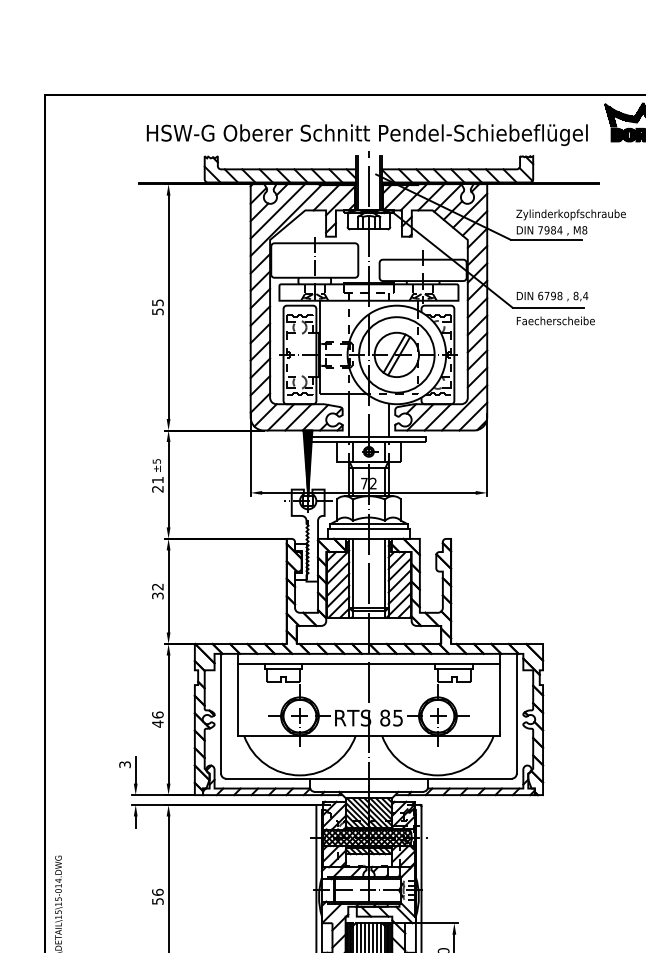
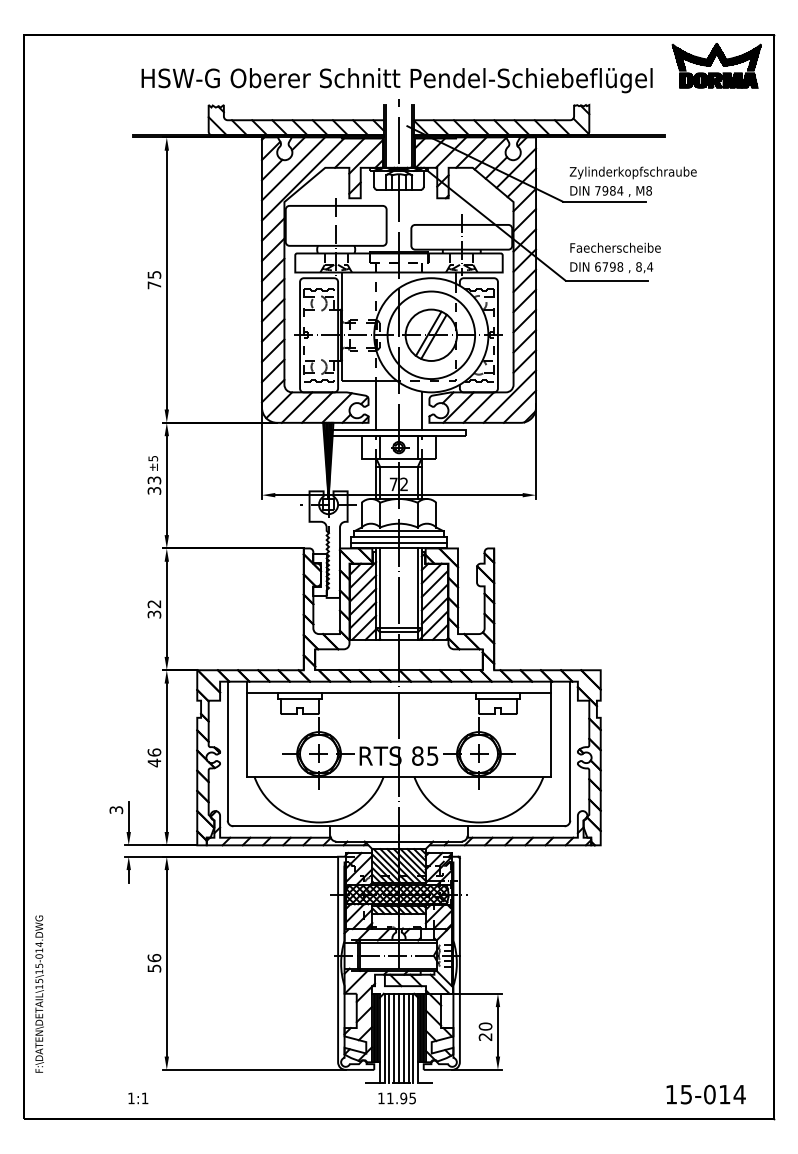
text: (157, 311) -> (154, 285), 55 -> 75
text: (555, 320) -> (615, 247), moved
text: (157, 484) -> (154, 485), 21 -> 33
line: (368, 533) -> (398, 542), added

